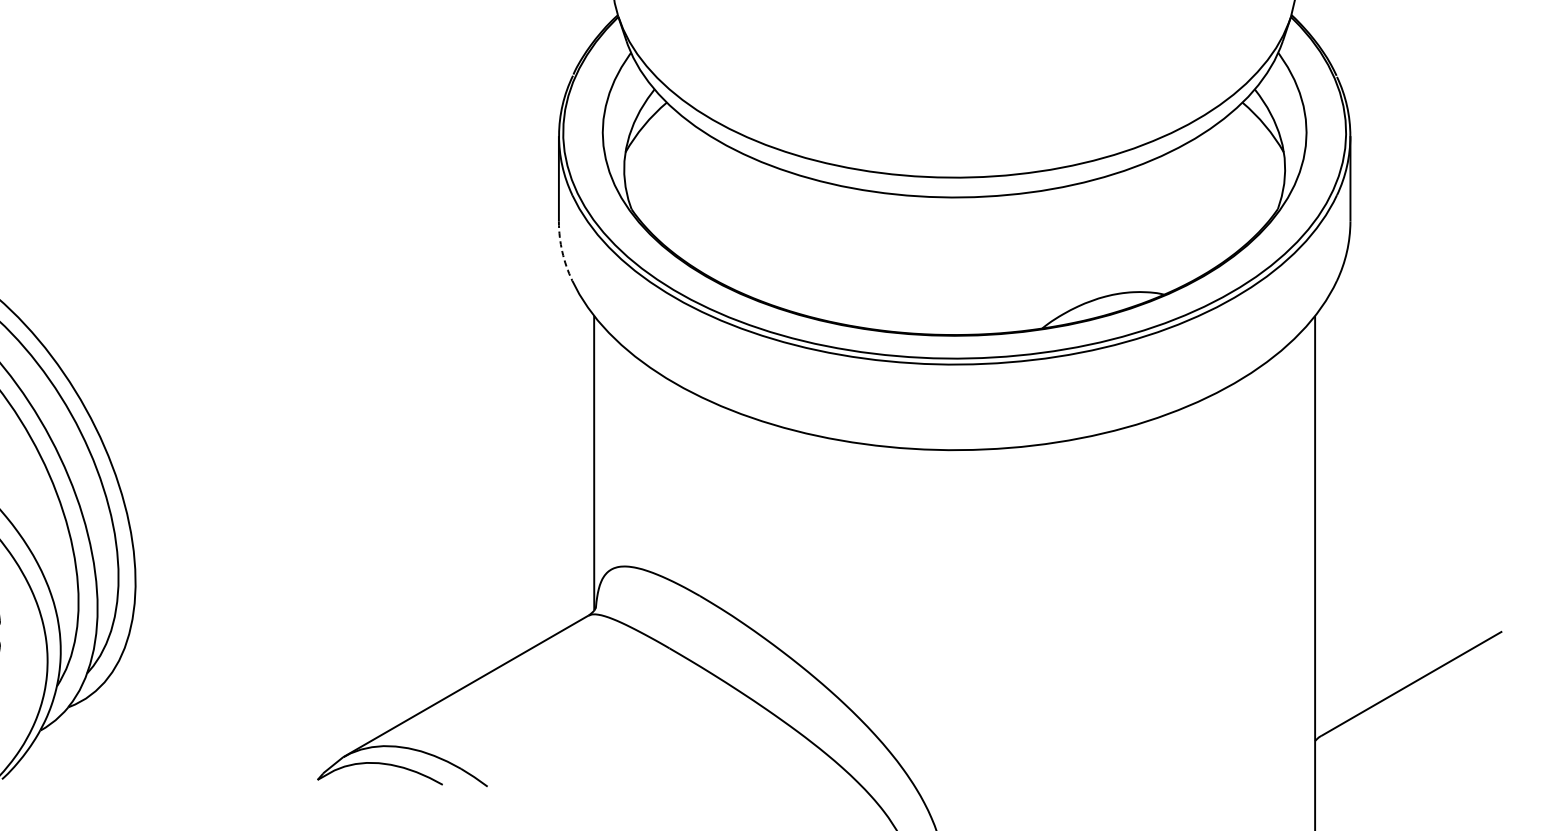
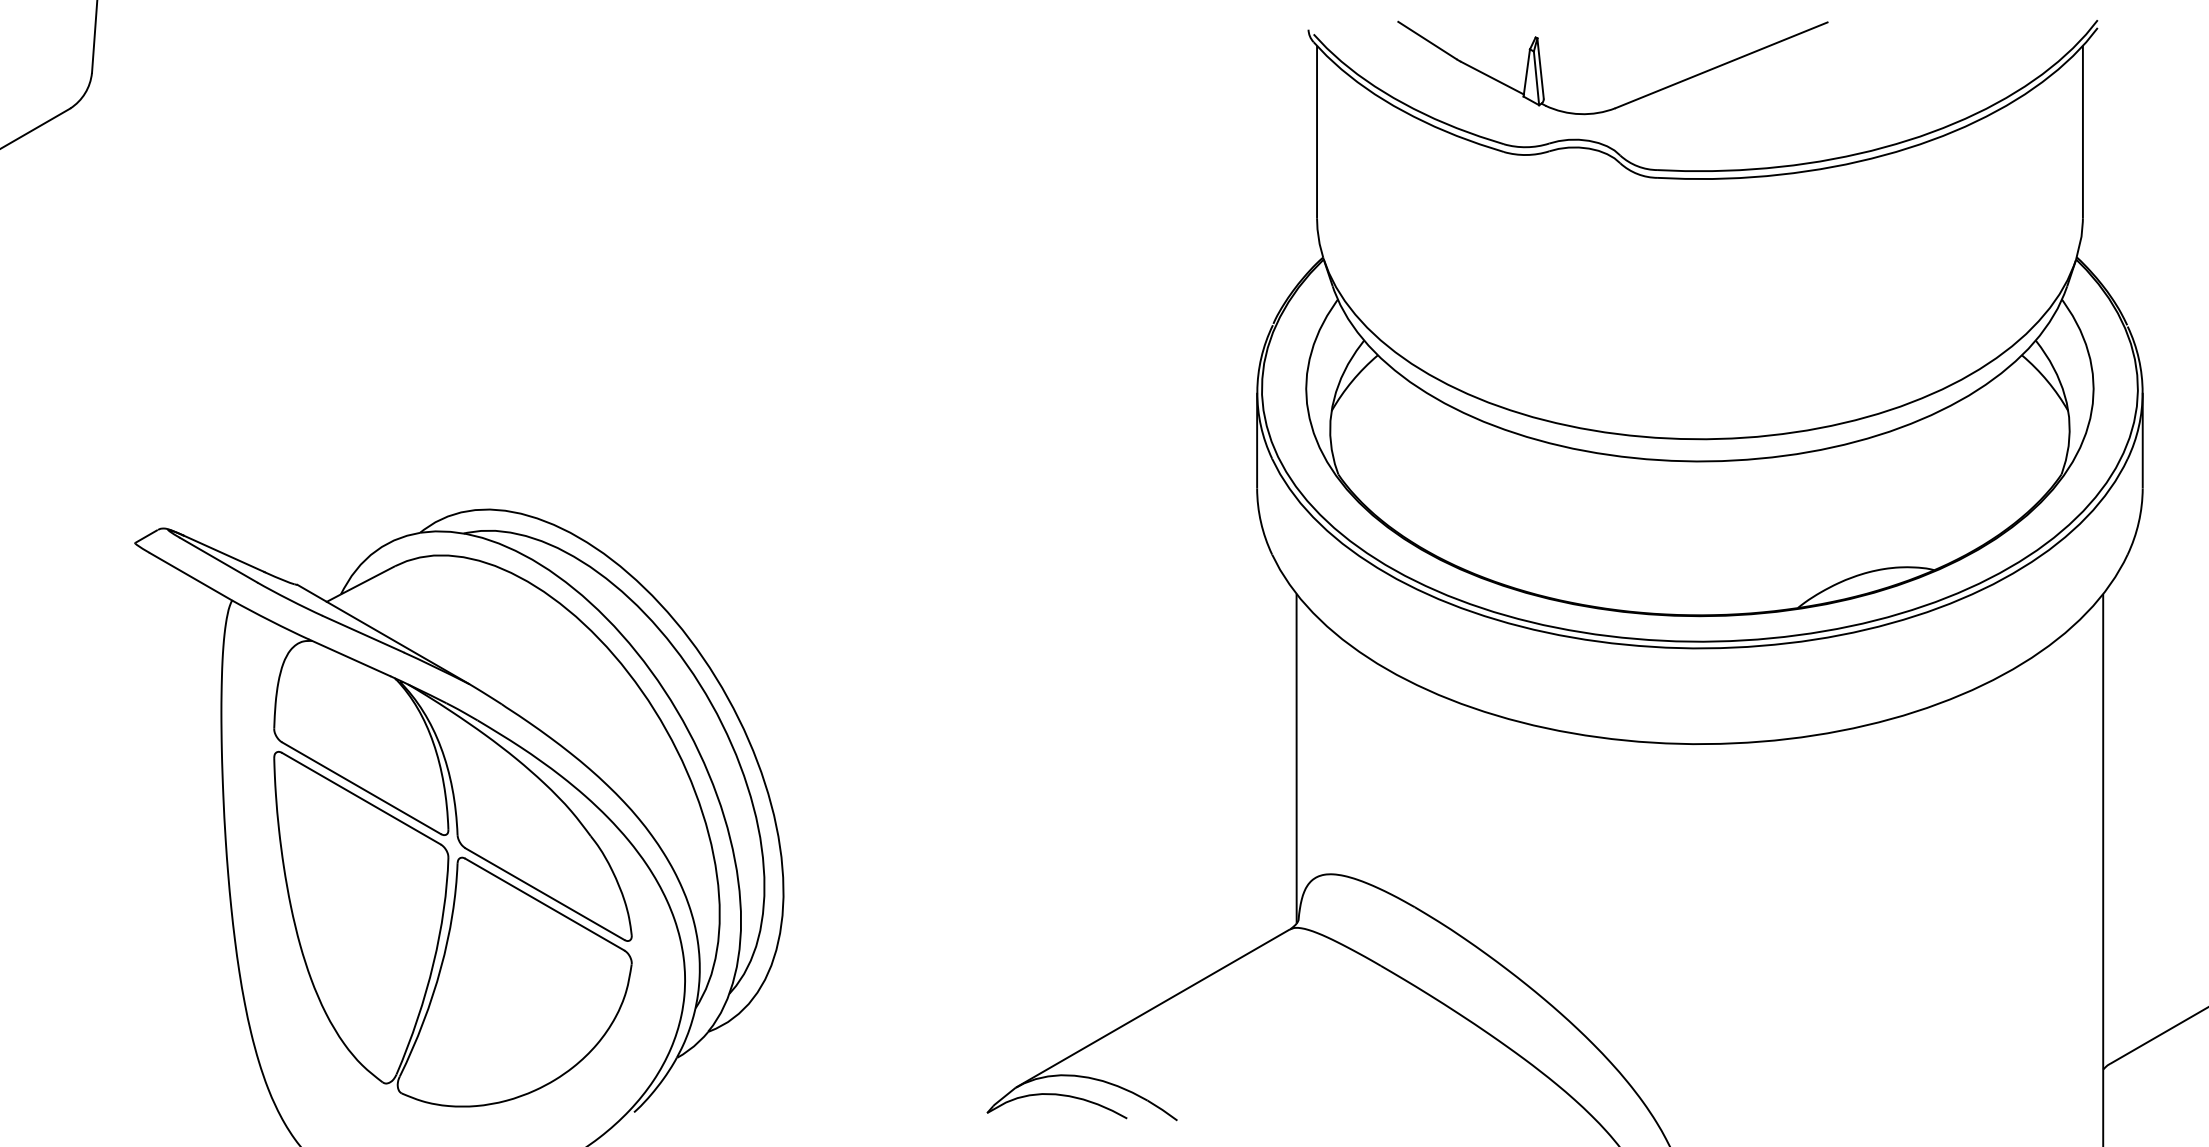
arc: (562, 252) -> (1261, 522), dashed -> solid

